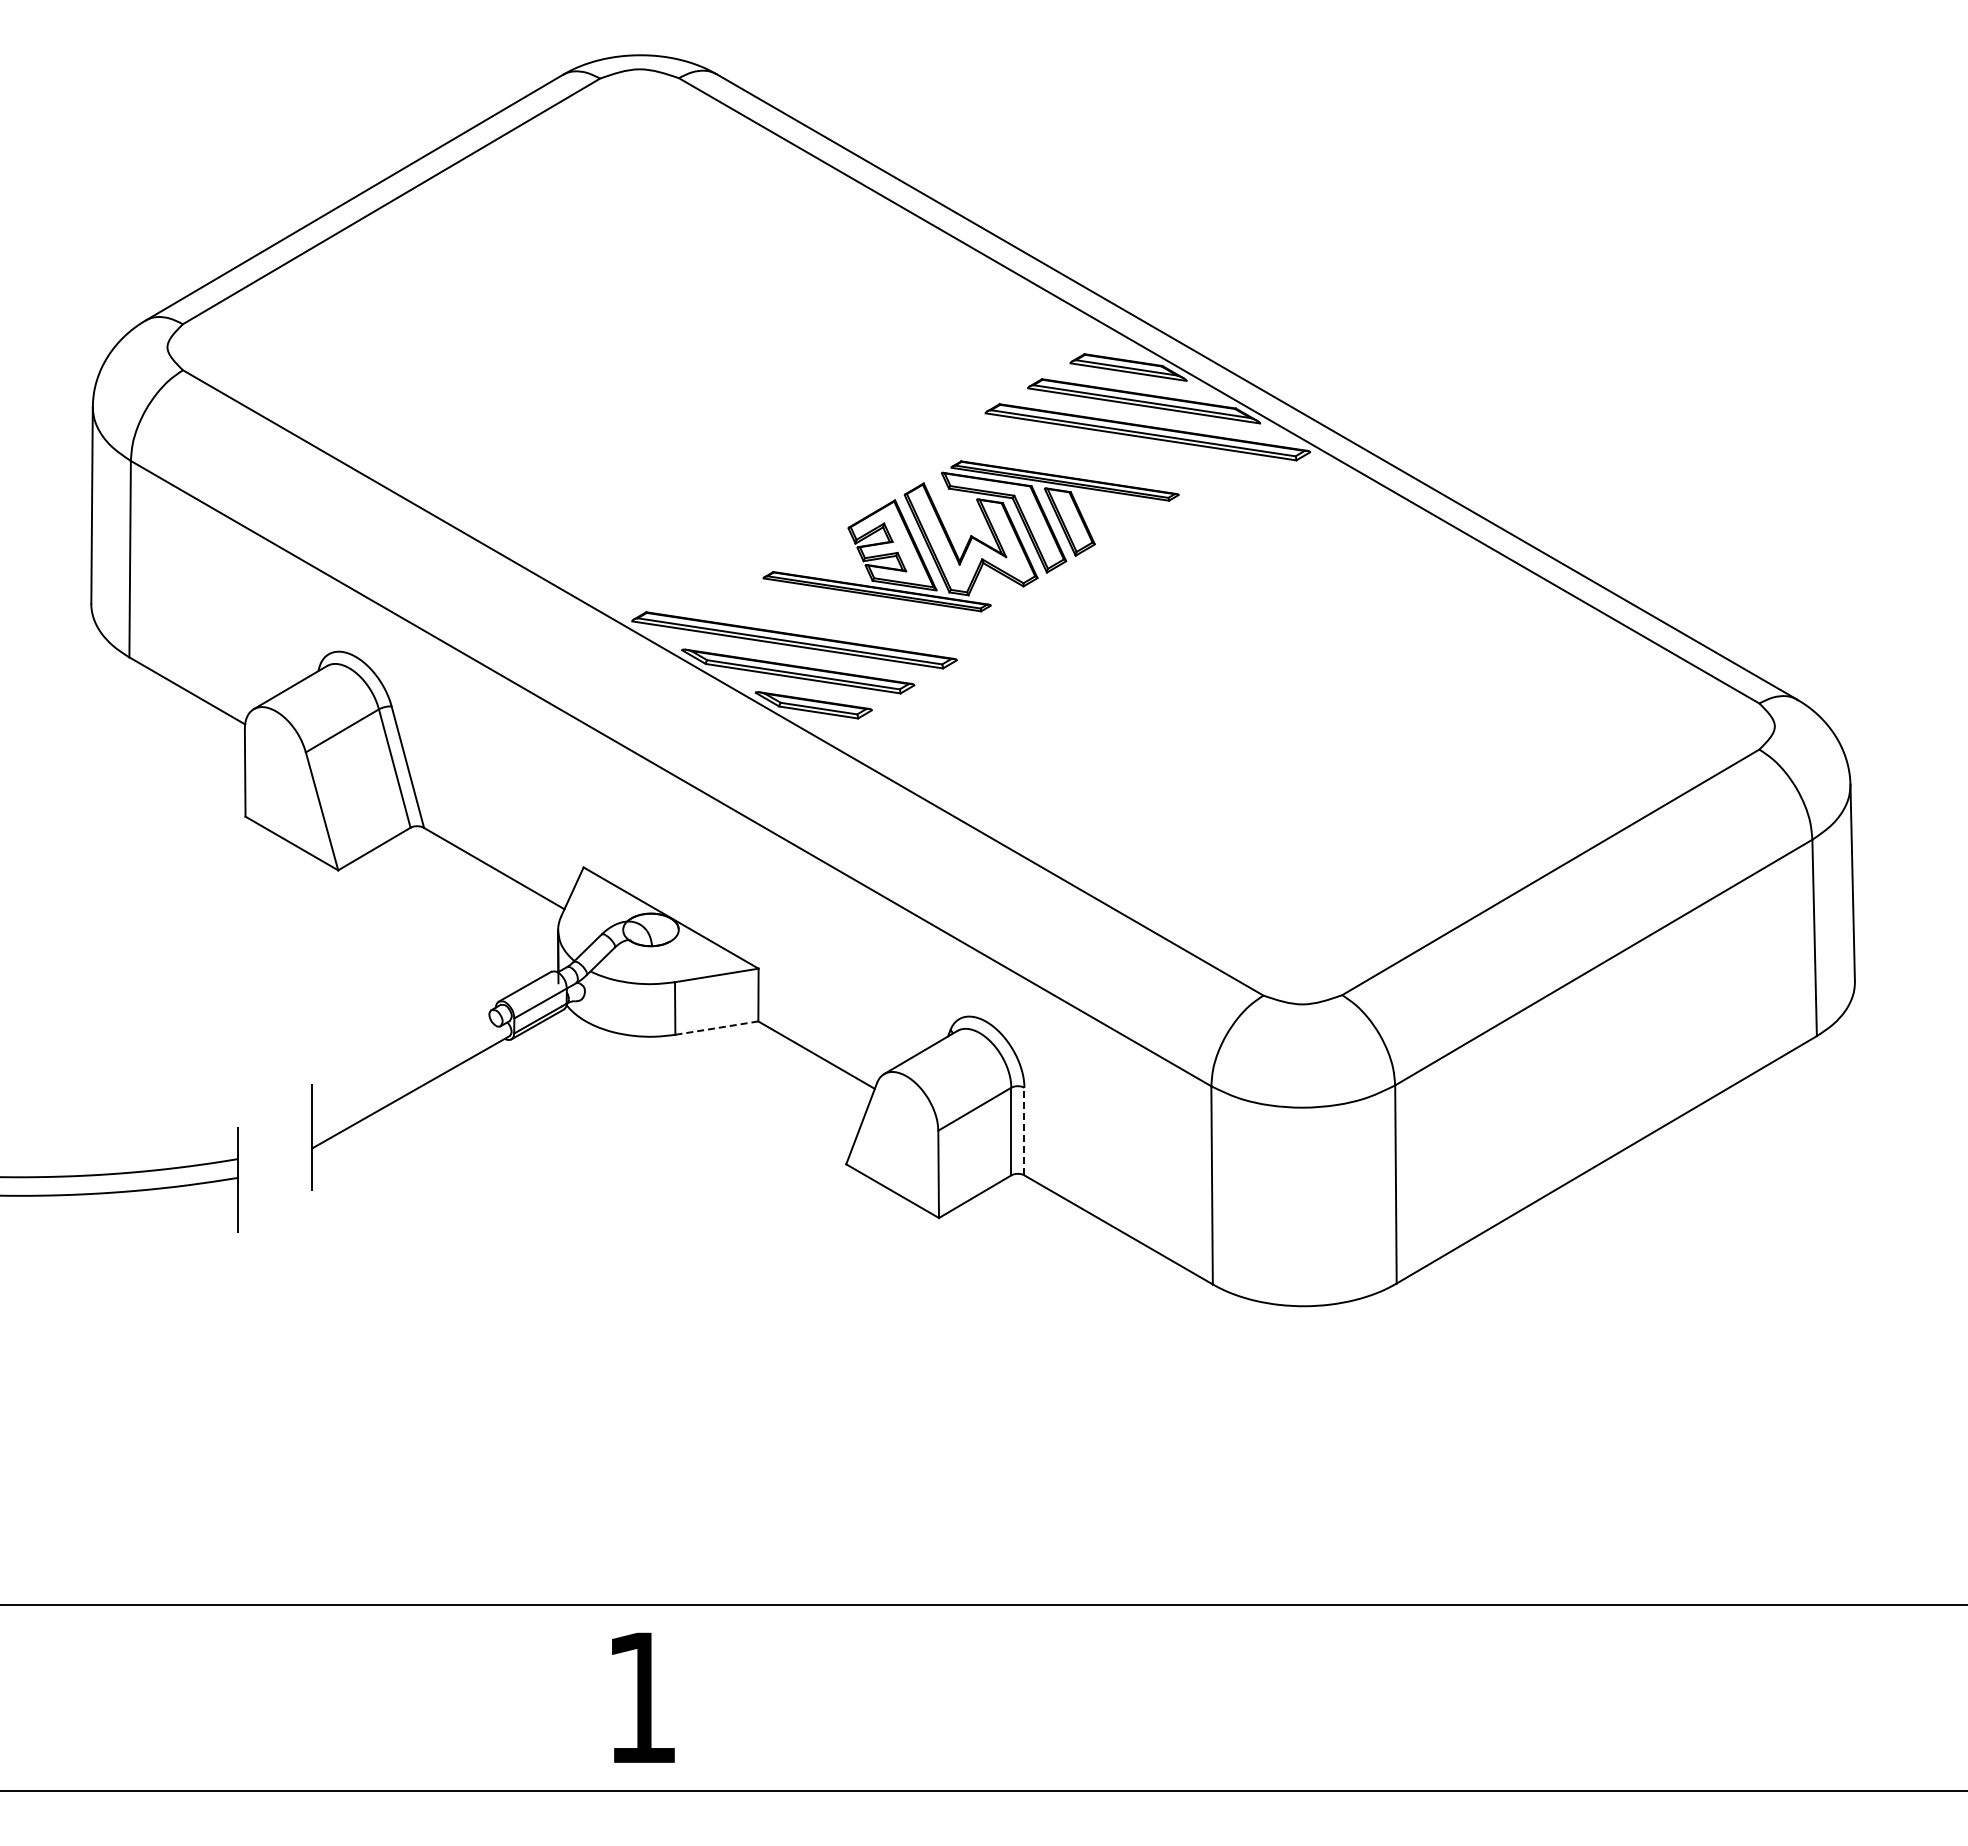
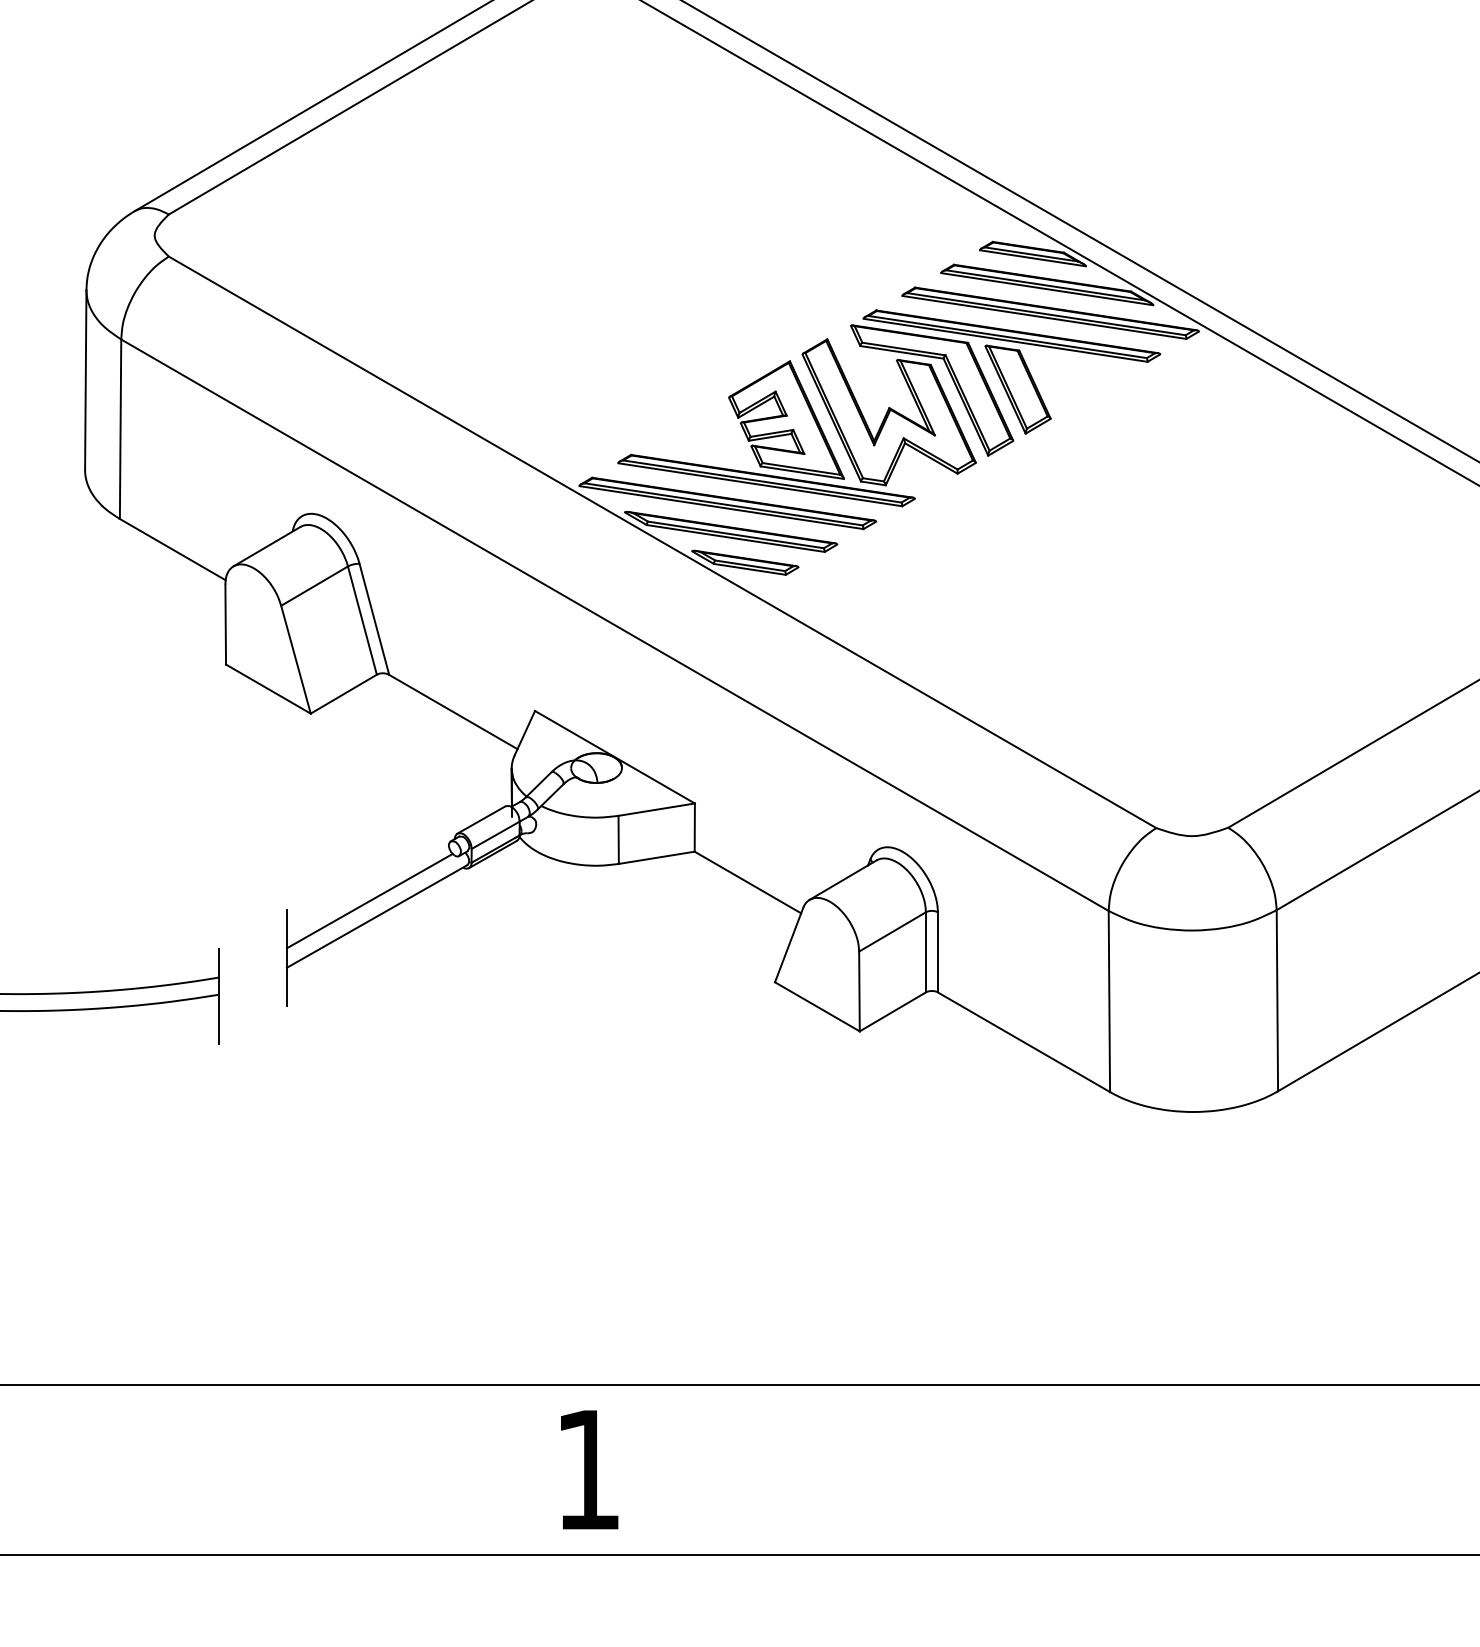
part: (970, 536) -> (888, 408), size x1.43
line: (716, 1028) -> (656, 858), dashed -> solid
line: (402, 1075) -> (369, 901), added
line: (1024, 1131) -> (937, 952), dashed -> solid

